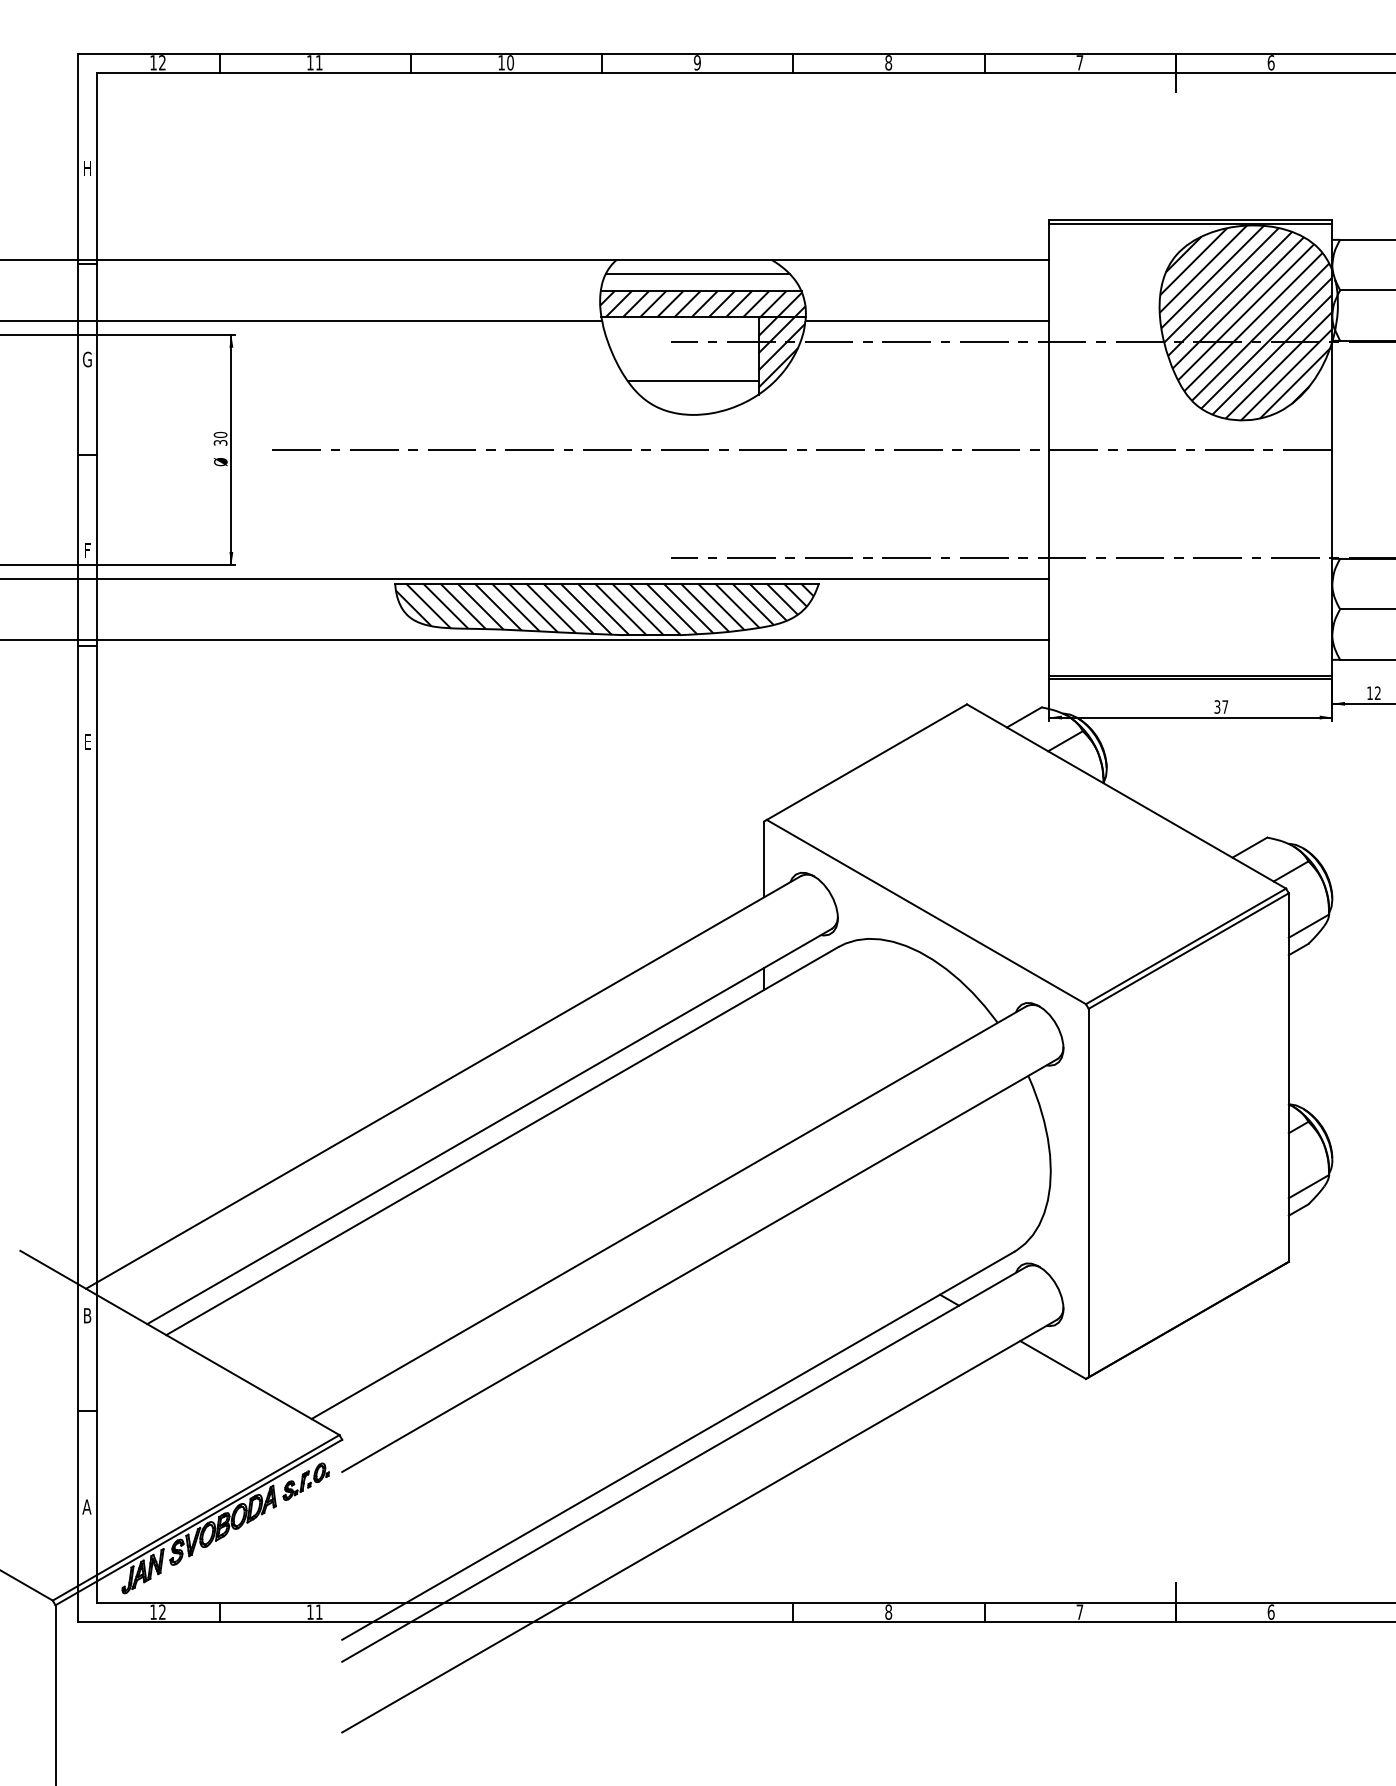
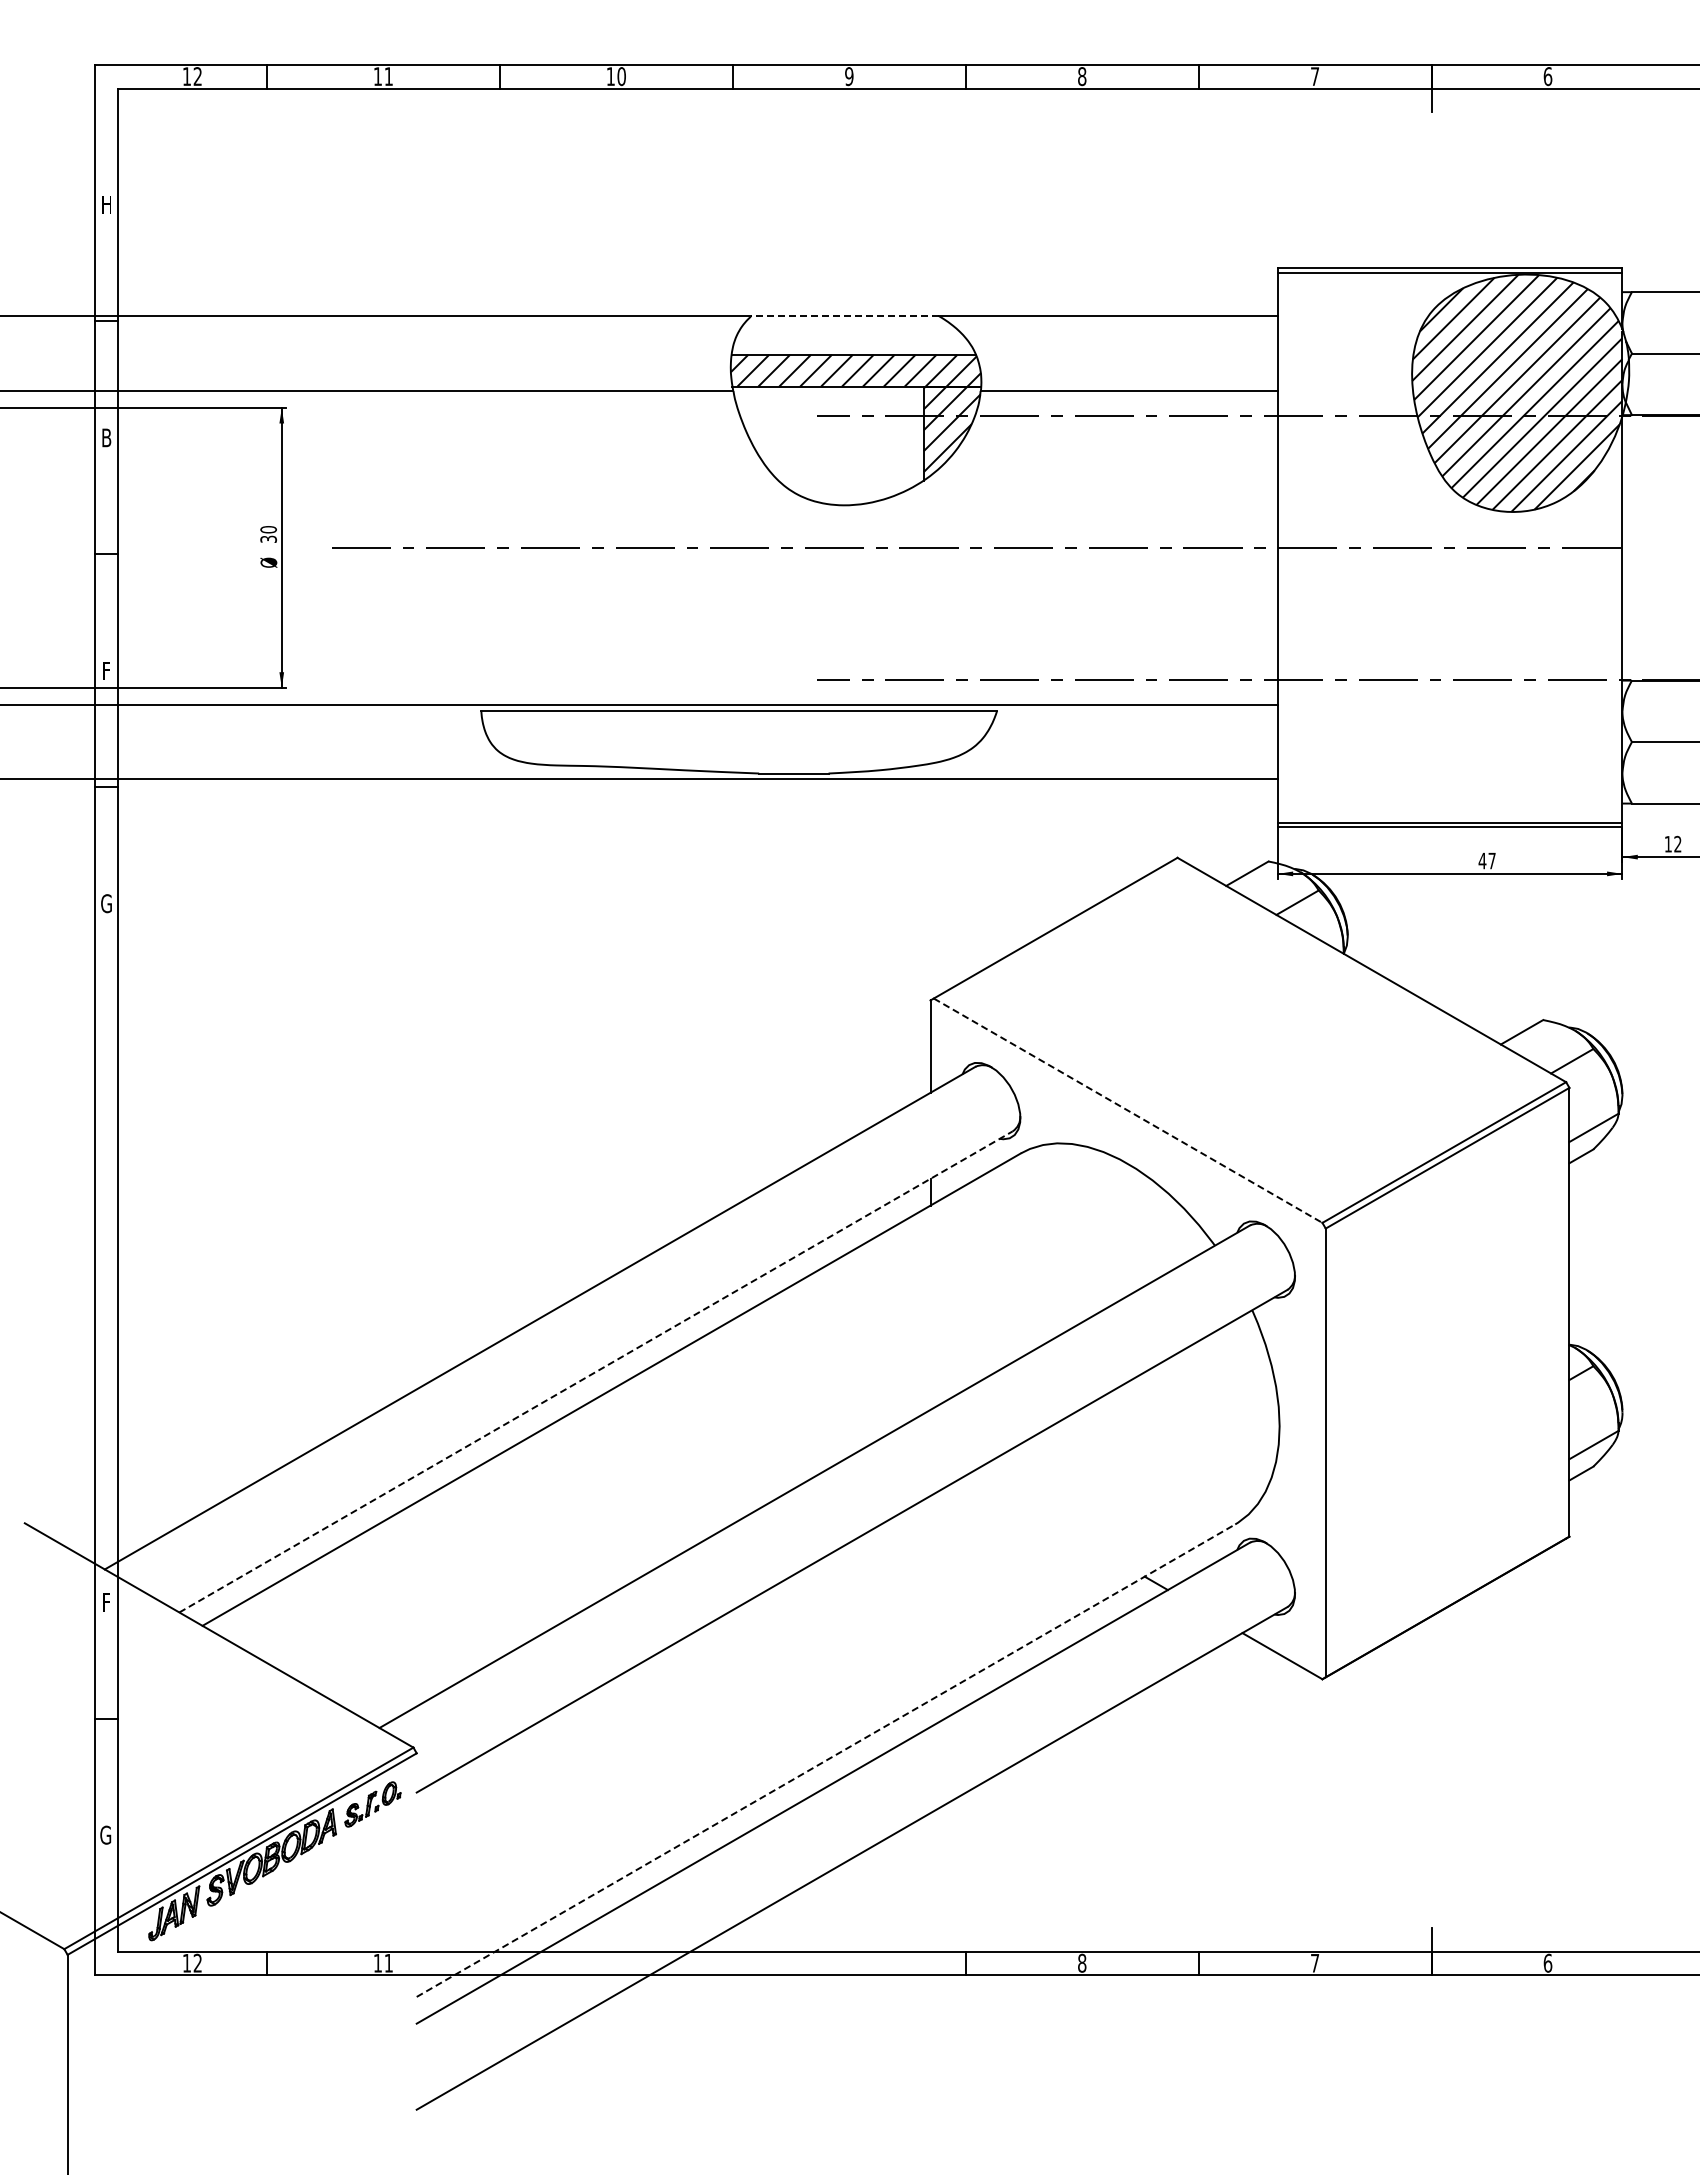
line: (693, 259) -> (844, 316), solid -> dashed
line: (697, 273) -> (849, 333), removed
text: (87, 359) -> (106, 437), G -> B
line: (692, 381) -> (843, 464), removed
hatch: (607, 608) -> (739, 741), removed
text: (1217, 706) -> (1482, 860), 37 -> 47
text: (87, 741) -> (106, 903), E -> G
line: (926, 911) -> (1128, 1110), solid -> dashed
line: (489, 1126) -> (596, 1371), solid -> dashed
text: (87, 1315) -> (106, 1602), B -> F
line: (677, 1445) -> (825, 1760), solid -> dashed
text: (86, 1506) -> (105, 1834), A -> G

